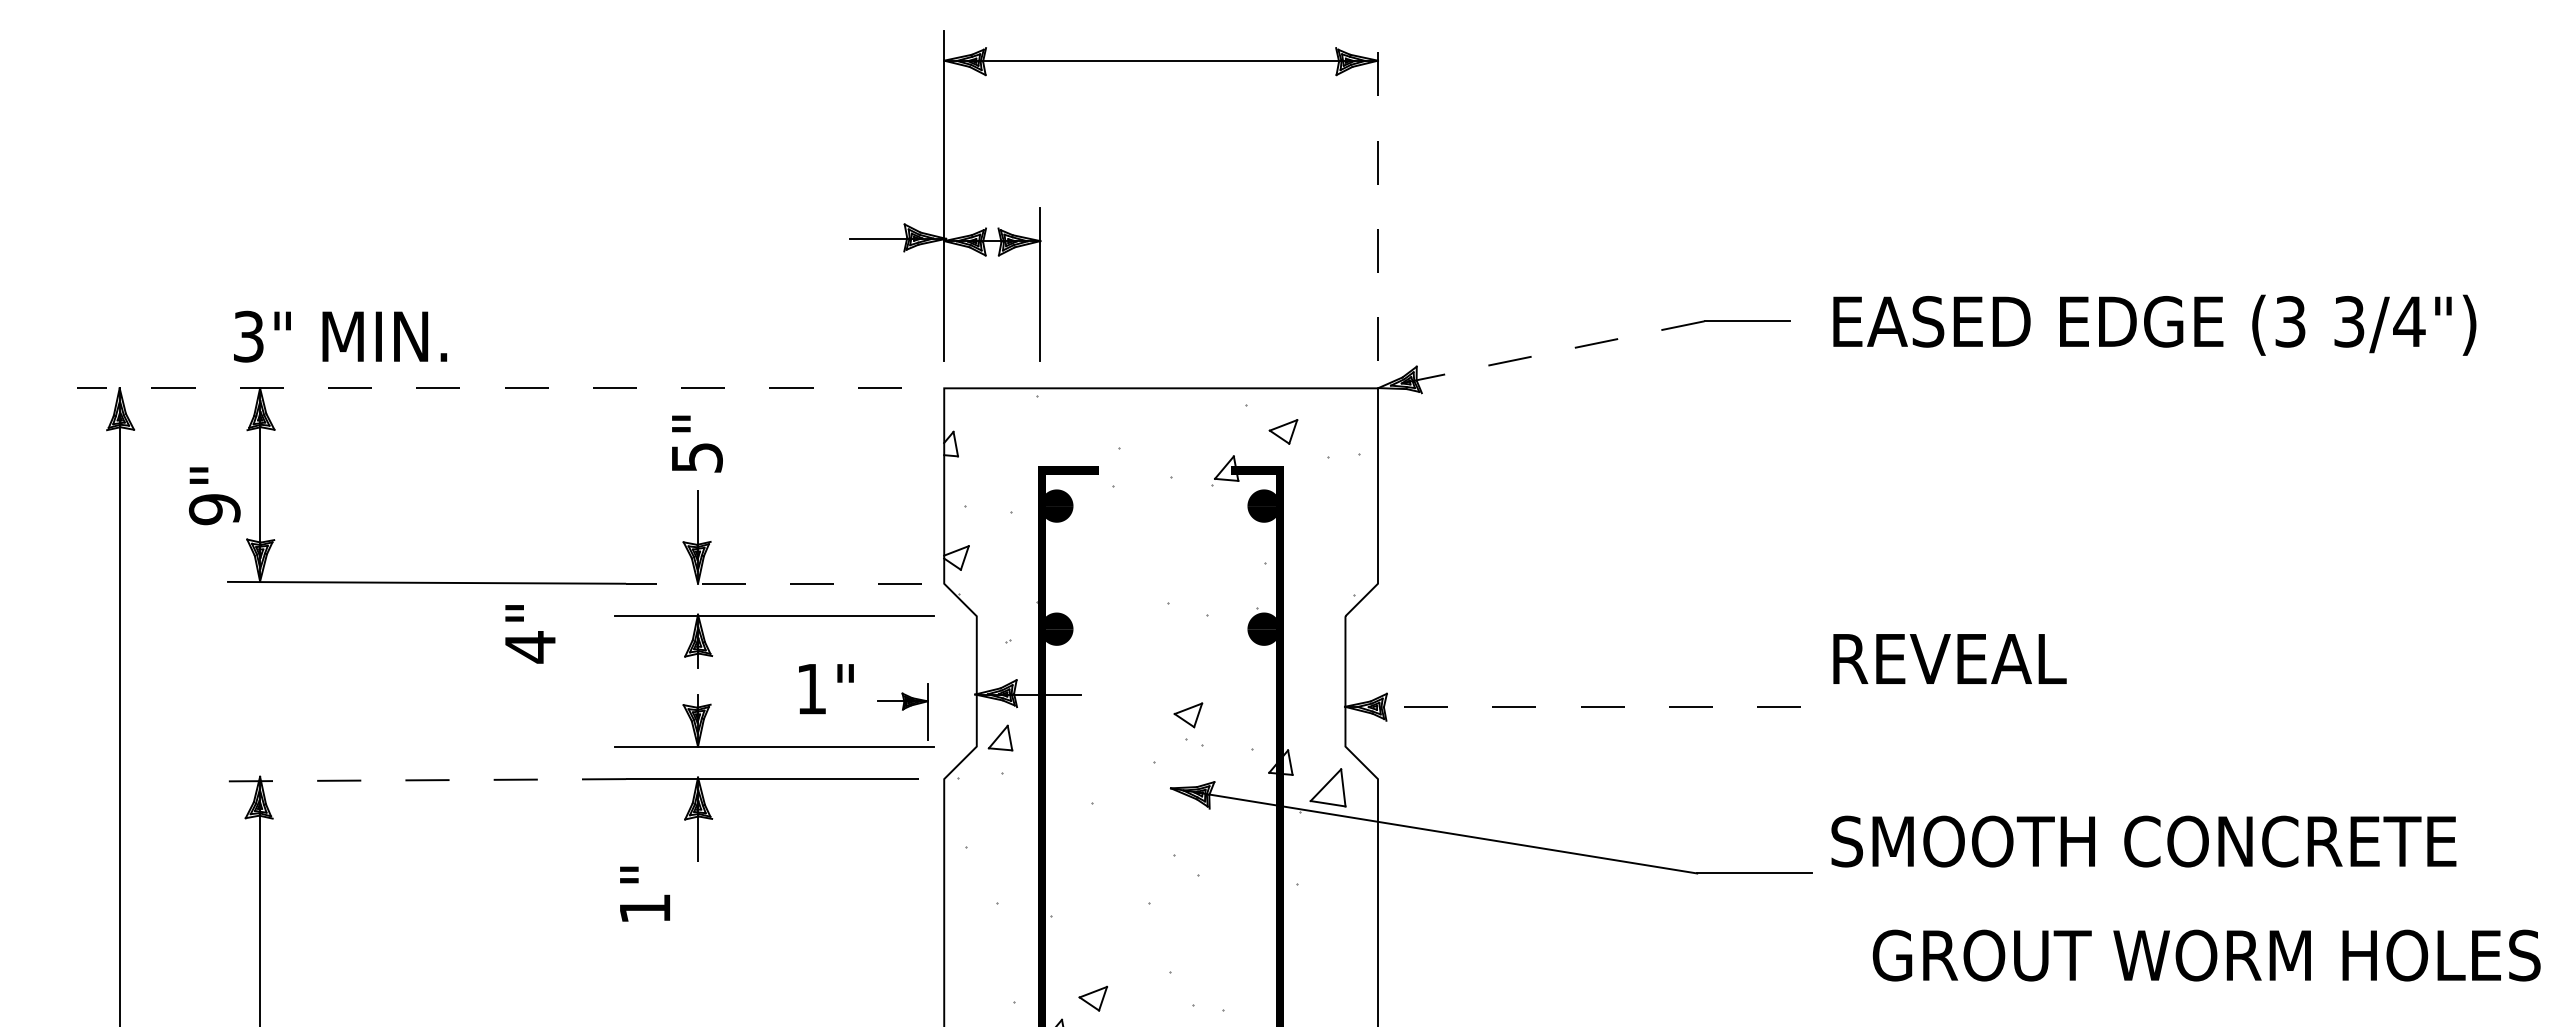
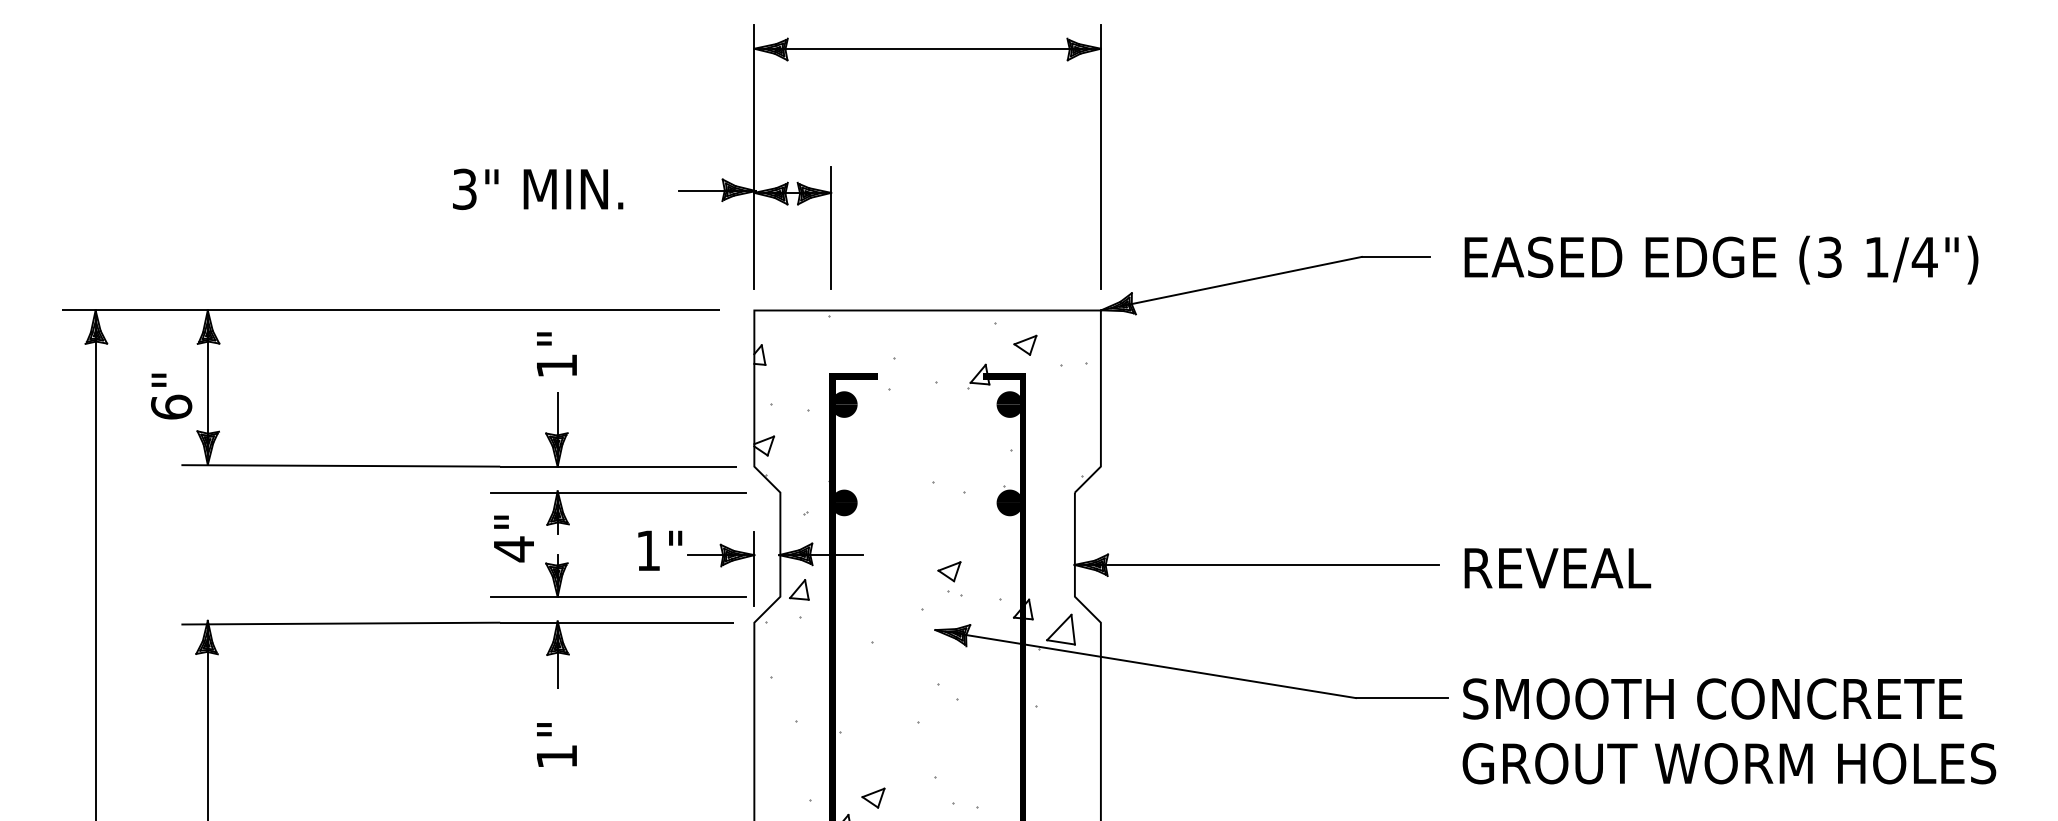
line: (1377, 195) -> (1100, 156), dashed -> solid
text: (2349, 321) -> (1877, 257), 3/4") -> 1/4")
text: (340, 336) -> (538, 189), moved
line: (1541, 354) -> (1231, 283), dashed -> solid
line: (489, 388) -> (391, 310), dashed -> solid
text: (697, 457) -> (557, 365), 5" -> 1"
text: (214, 509) -> (171, 407), 9" -> 6"
line: (773, 583) -> (617, 466), dashed -> solid
text: (530, 634) -> (514, 539), moved
text: (1949, 658) -> (1557, 567), moved
line: (1572, 706) -> (1256, 564), dashed -> solid
part: (902, 711) -> (721, 568), size x1.67
line: (426, 780) -> (340, 623), dashed -> solid
text: (2143, 841) -> (1712, 698), moved
text: (644, 893) -> (556, 744), moved
text: (2206, 955) -> (1729, 763), moved

